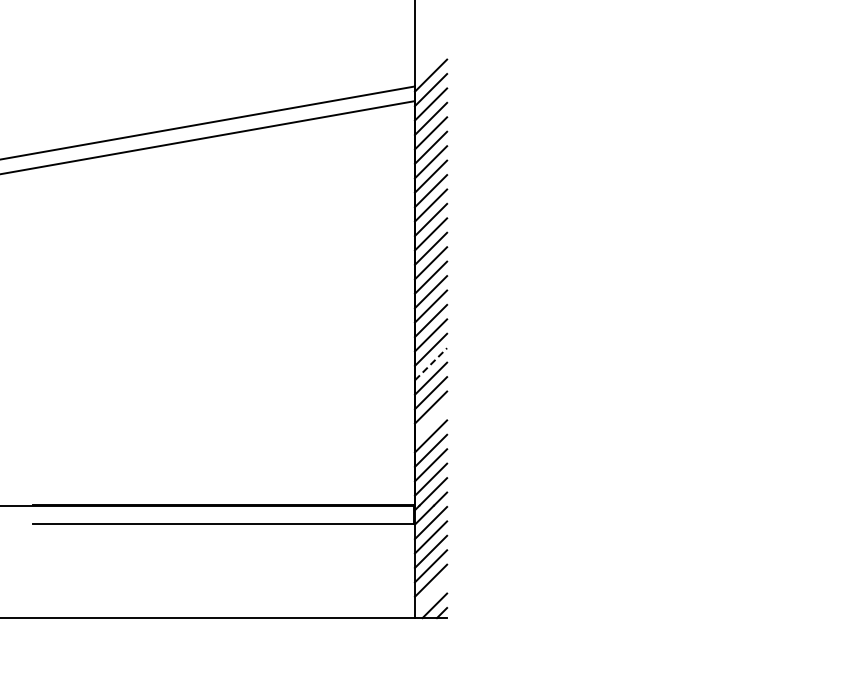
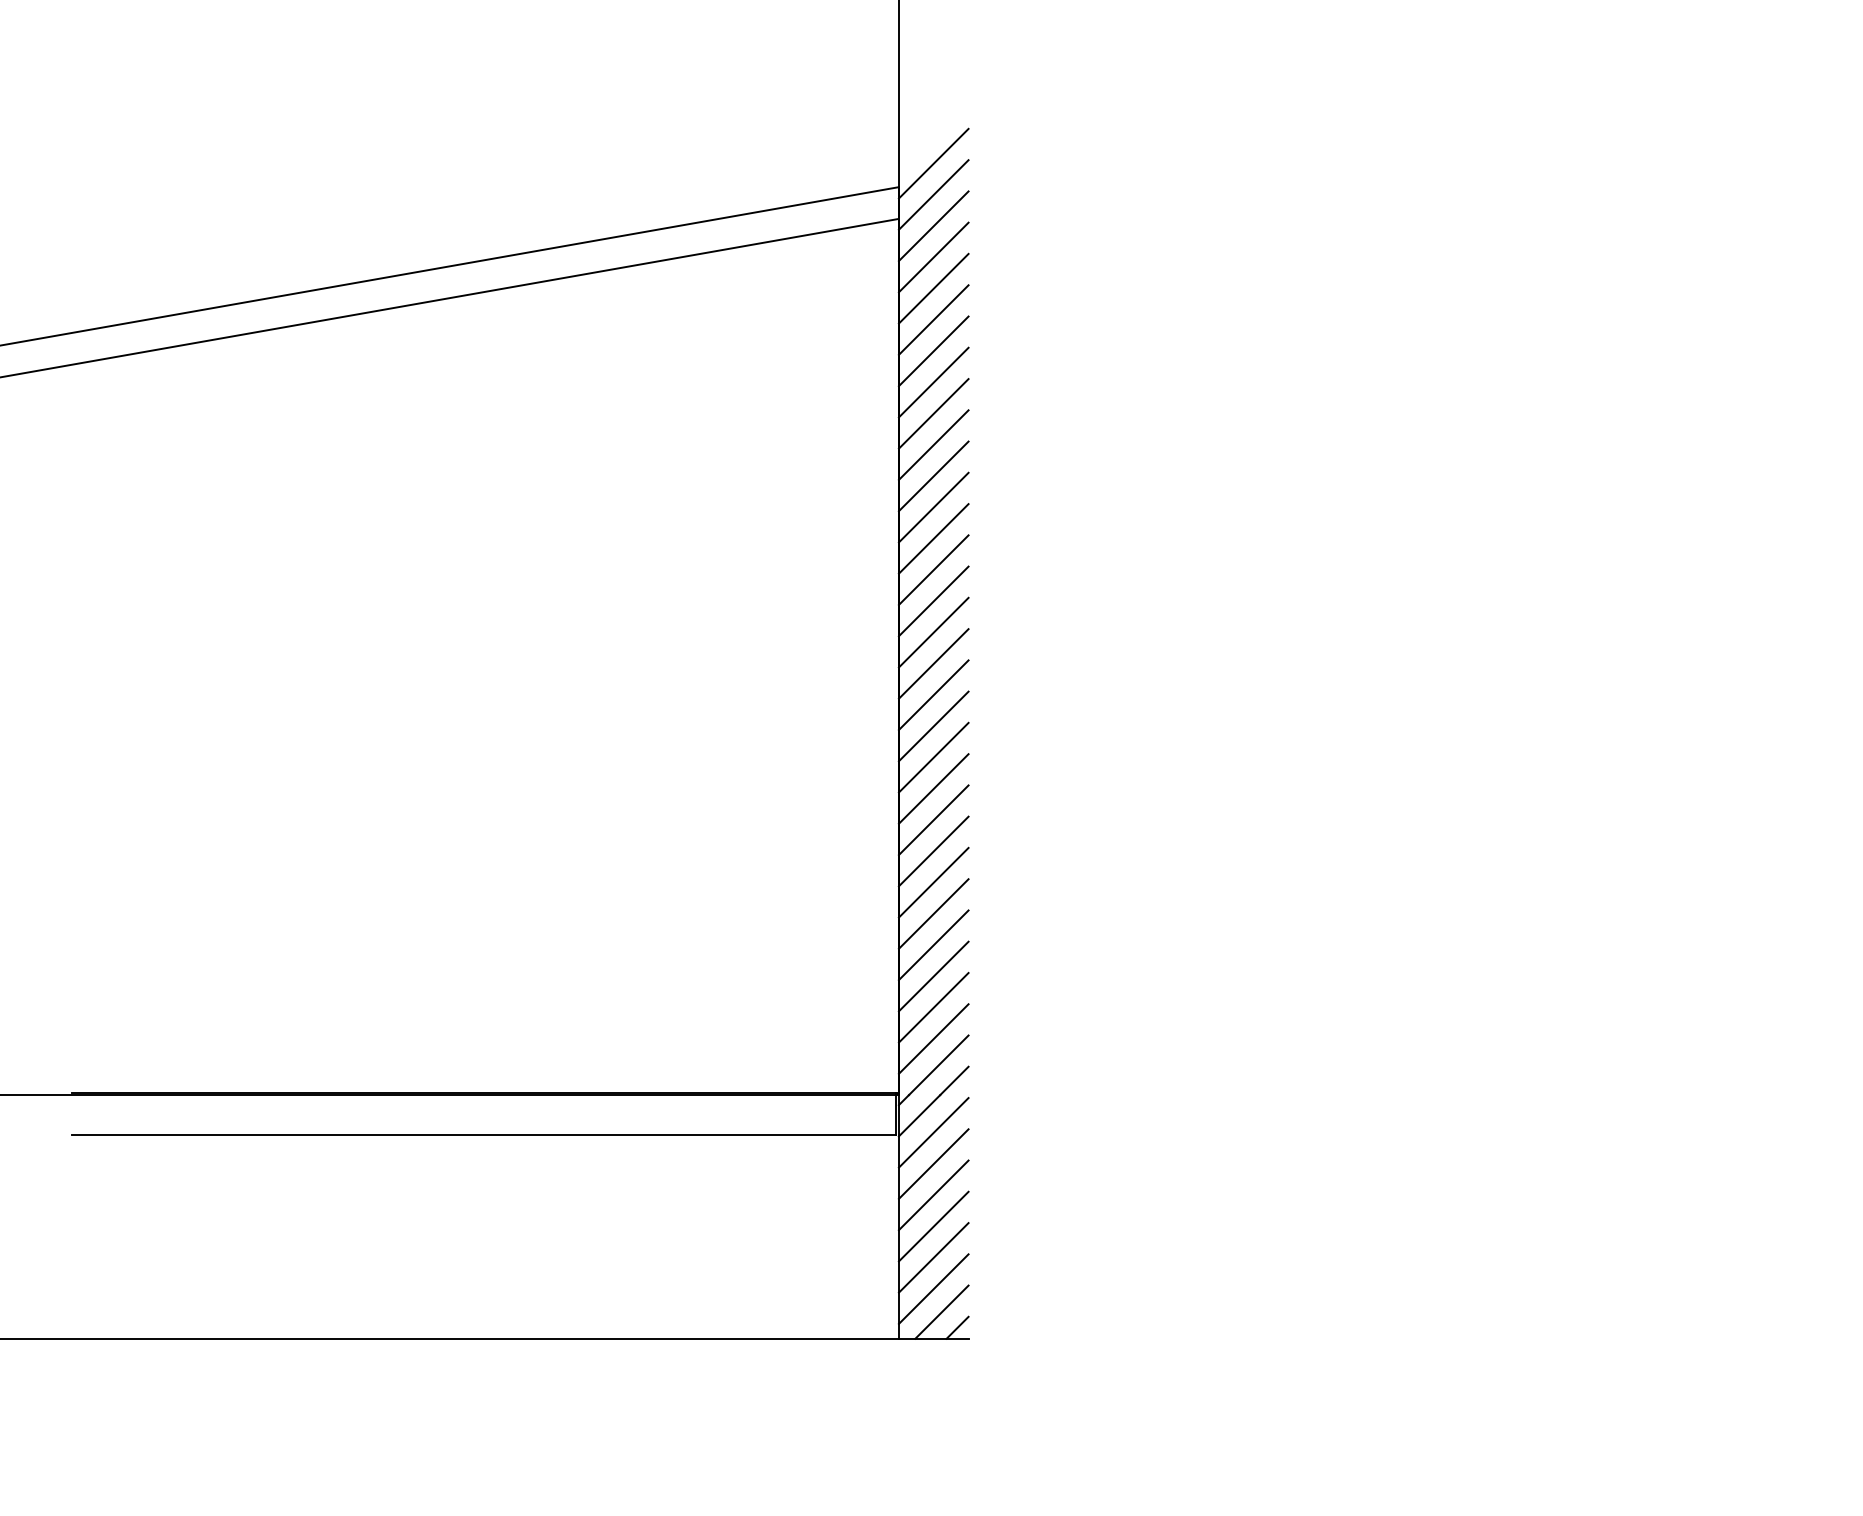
line: (431, 364) -> (934, 789), dashed -> solid
line: (430, 421) -> (932, 912), added
line: (430, 595) -> (932, 1289), added

